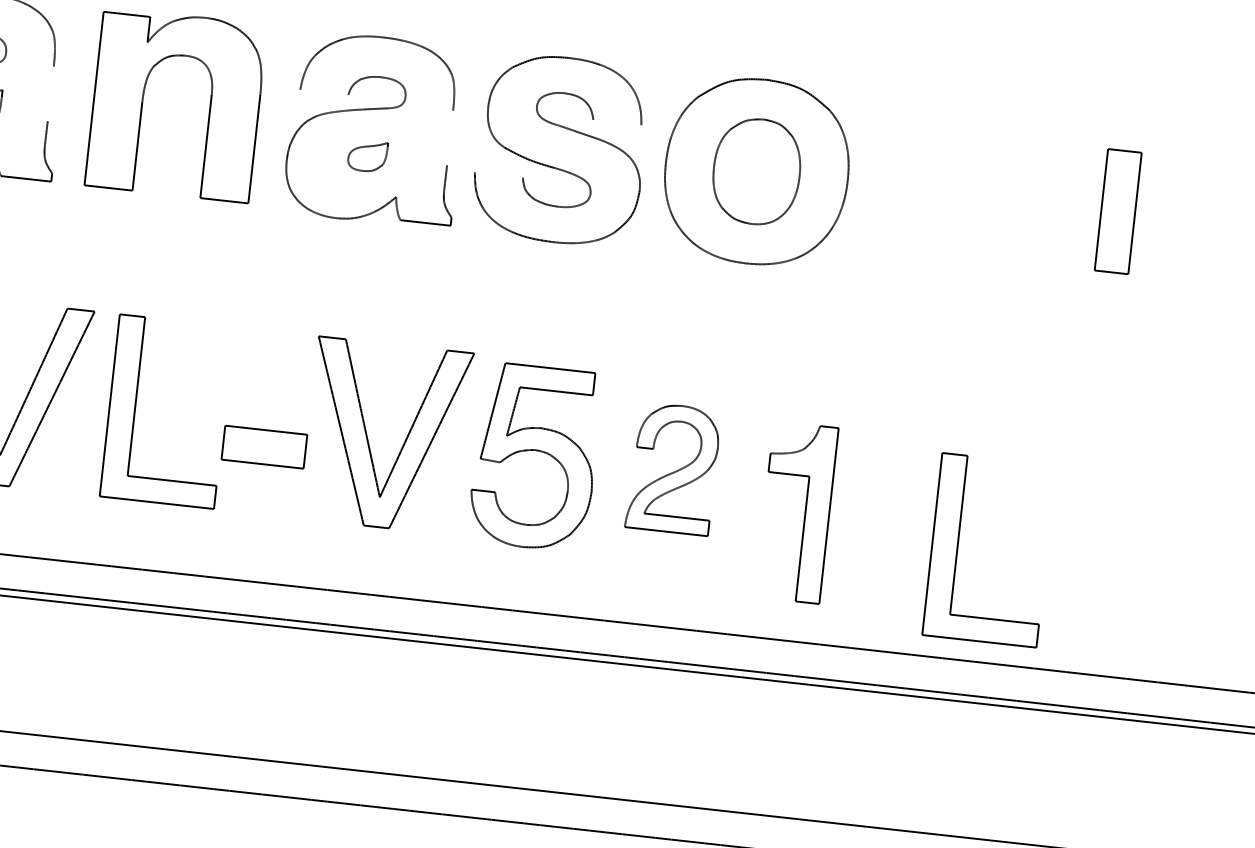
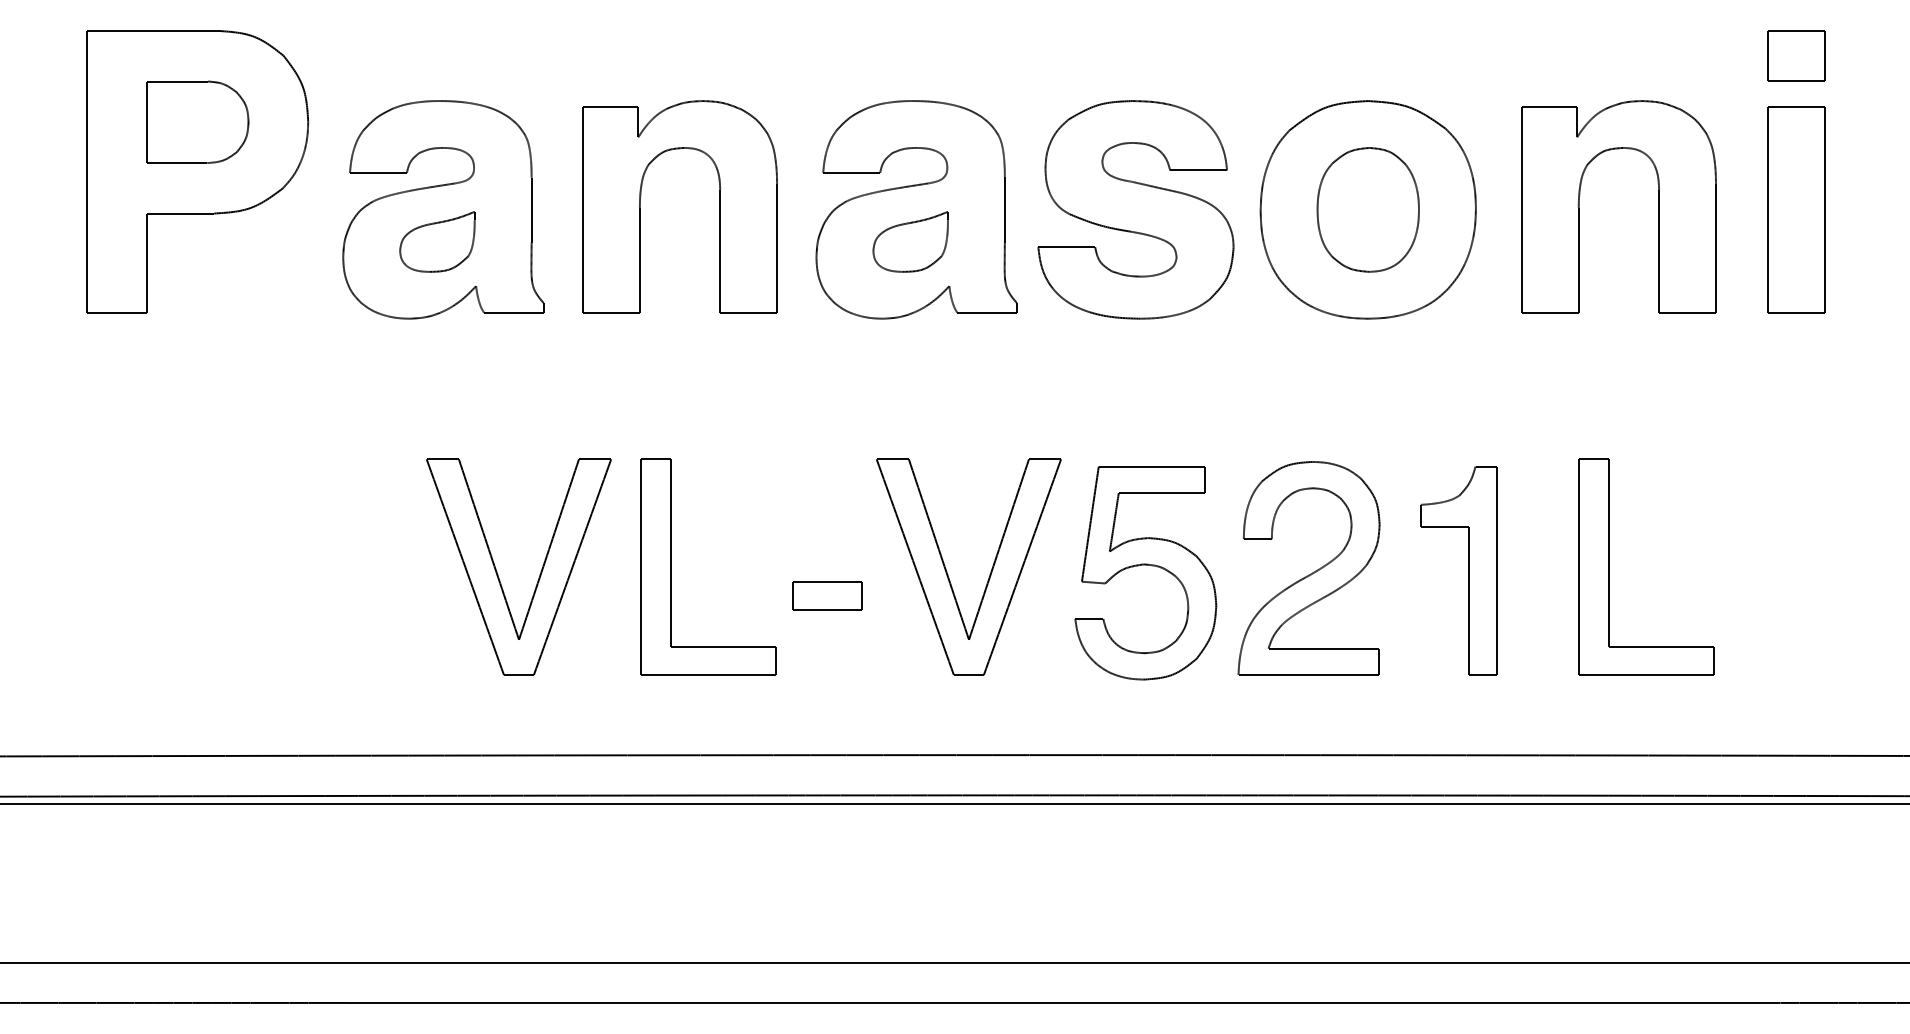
part: (1132, 81) -> (1796, 55), added
line: (324, 91) -> (851, 172), added
line: (50, 93) -> (531, 209), added
line: (617, 122) -> (1198, 170), added
line: (449, 137) -> (1004, 209), added
part: (367, 155) -> (910, 241), size x1.67
line: (498, 175) -> (1066, 247), added
part: (935, 188) -> (1579, 206), added
part: (1118, 211) -> (1796, 209), size x1.43
part: (264, 446) -> (827, 595), size x0.71
part: (672, 468) -> (1308, 568), size x1.43
part: (804, 513) -> (1468, 570), moved
part: (958, 546) -> (1609, 566), moved

